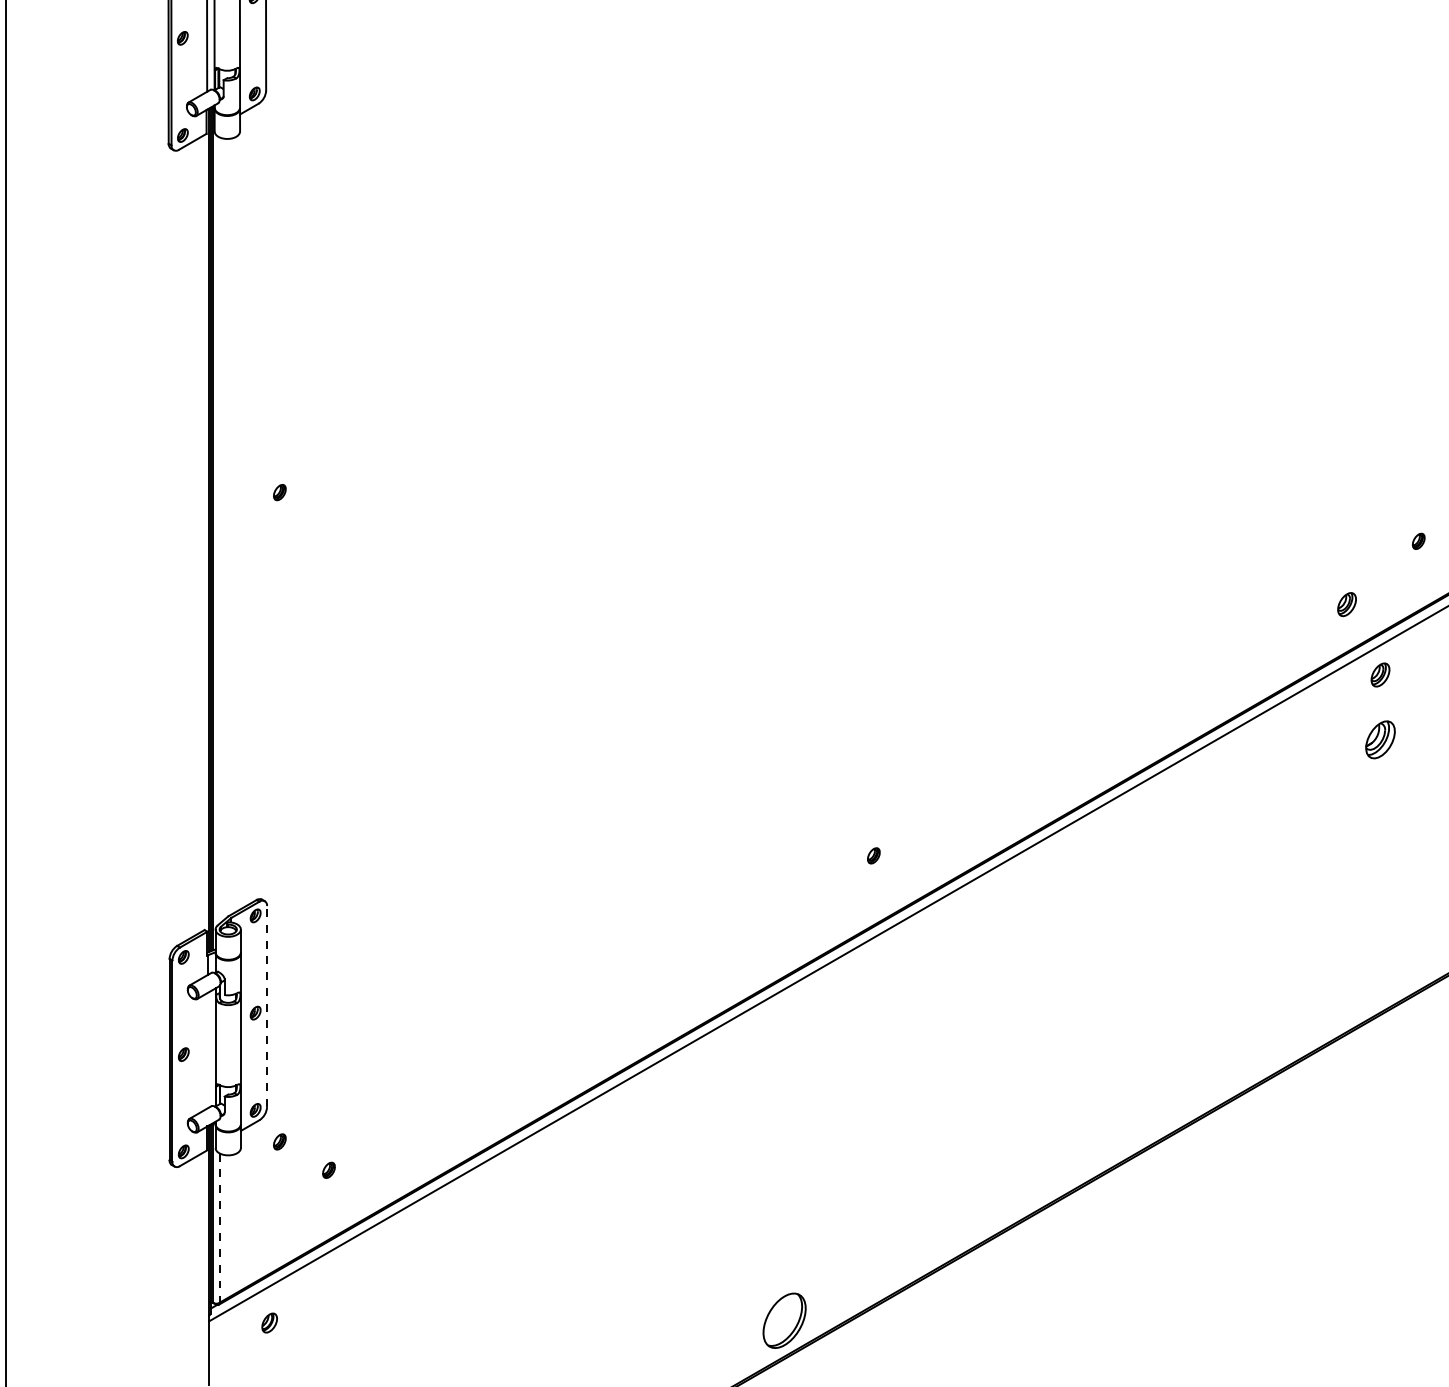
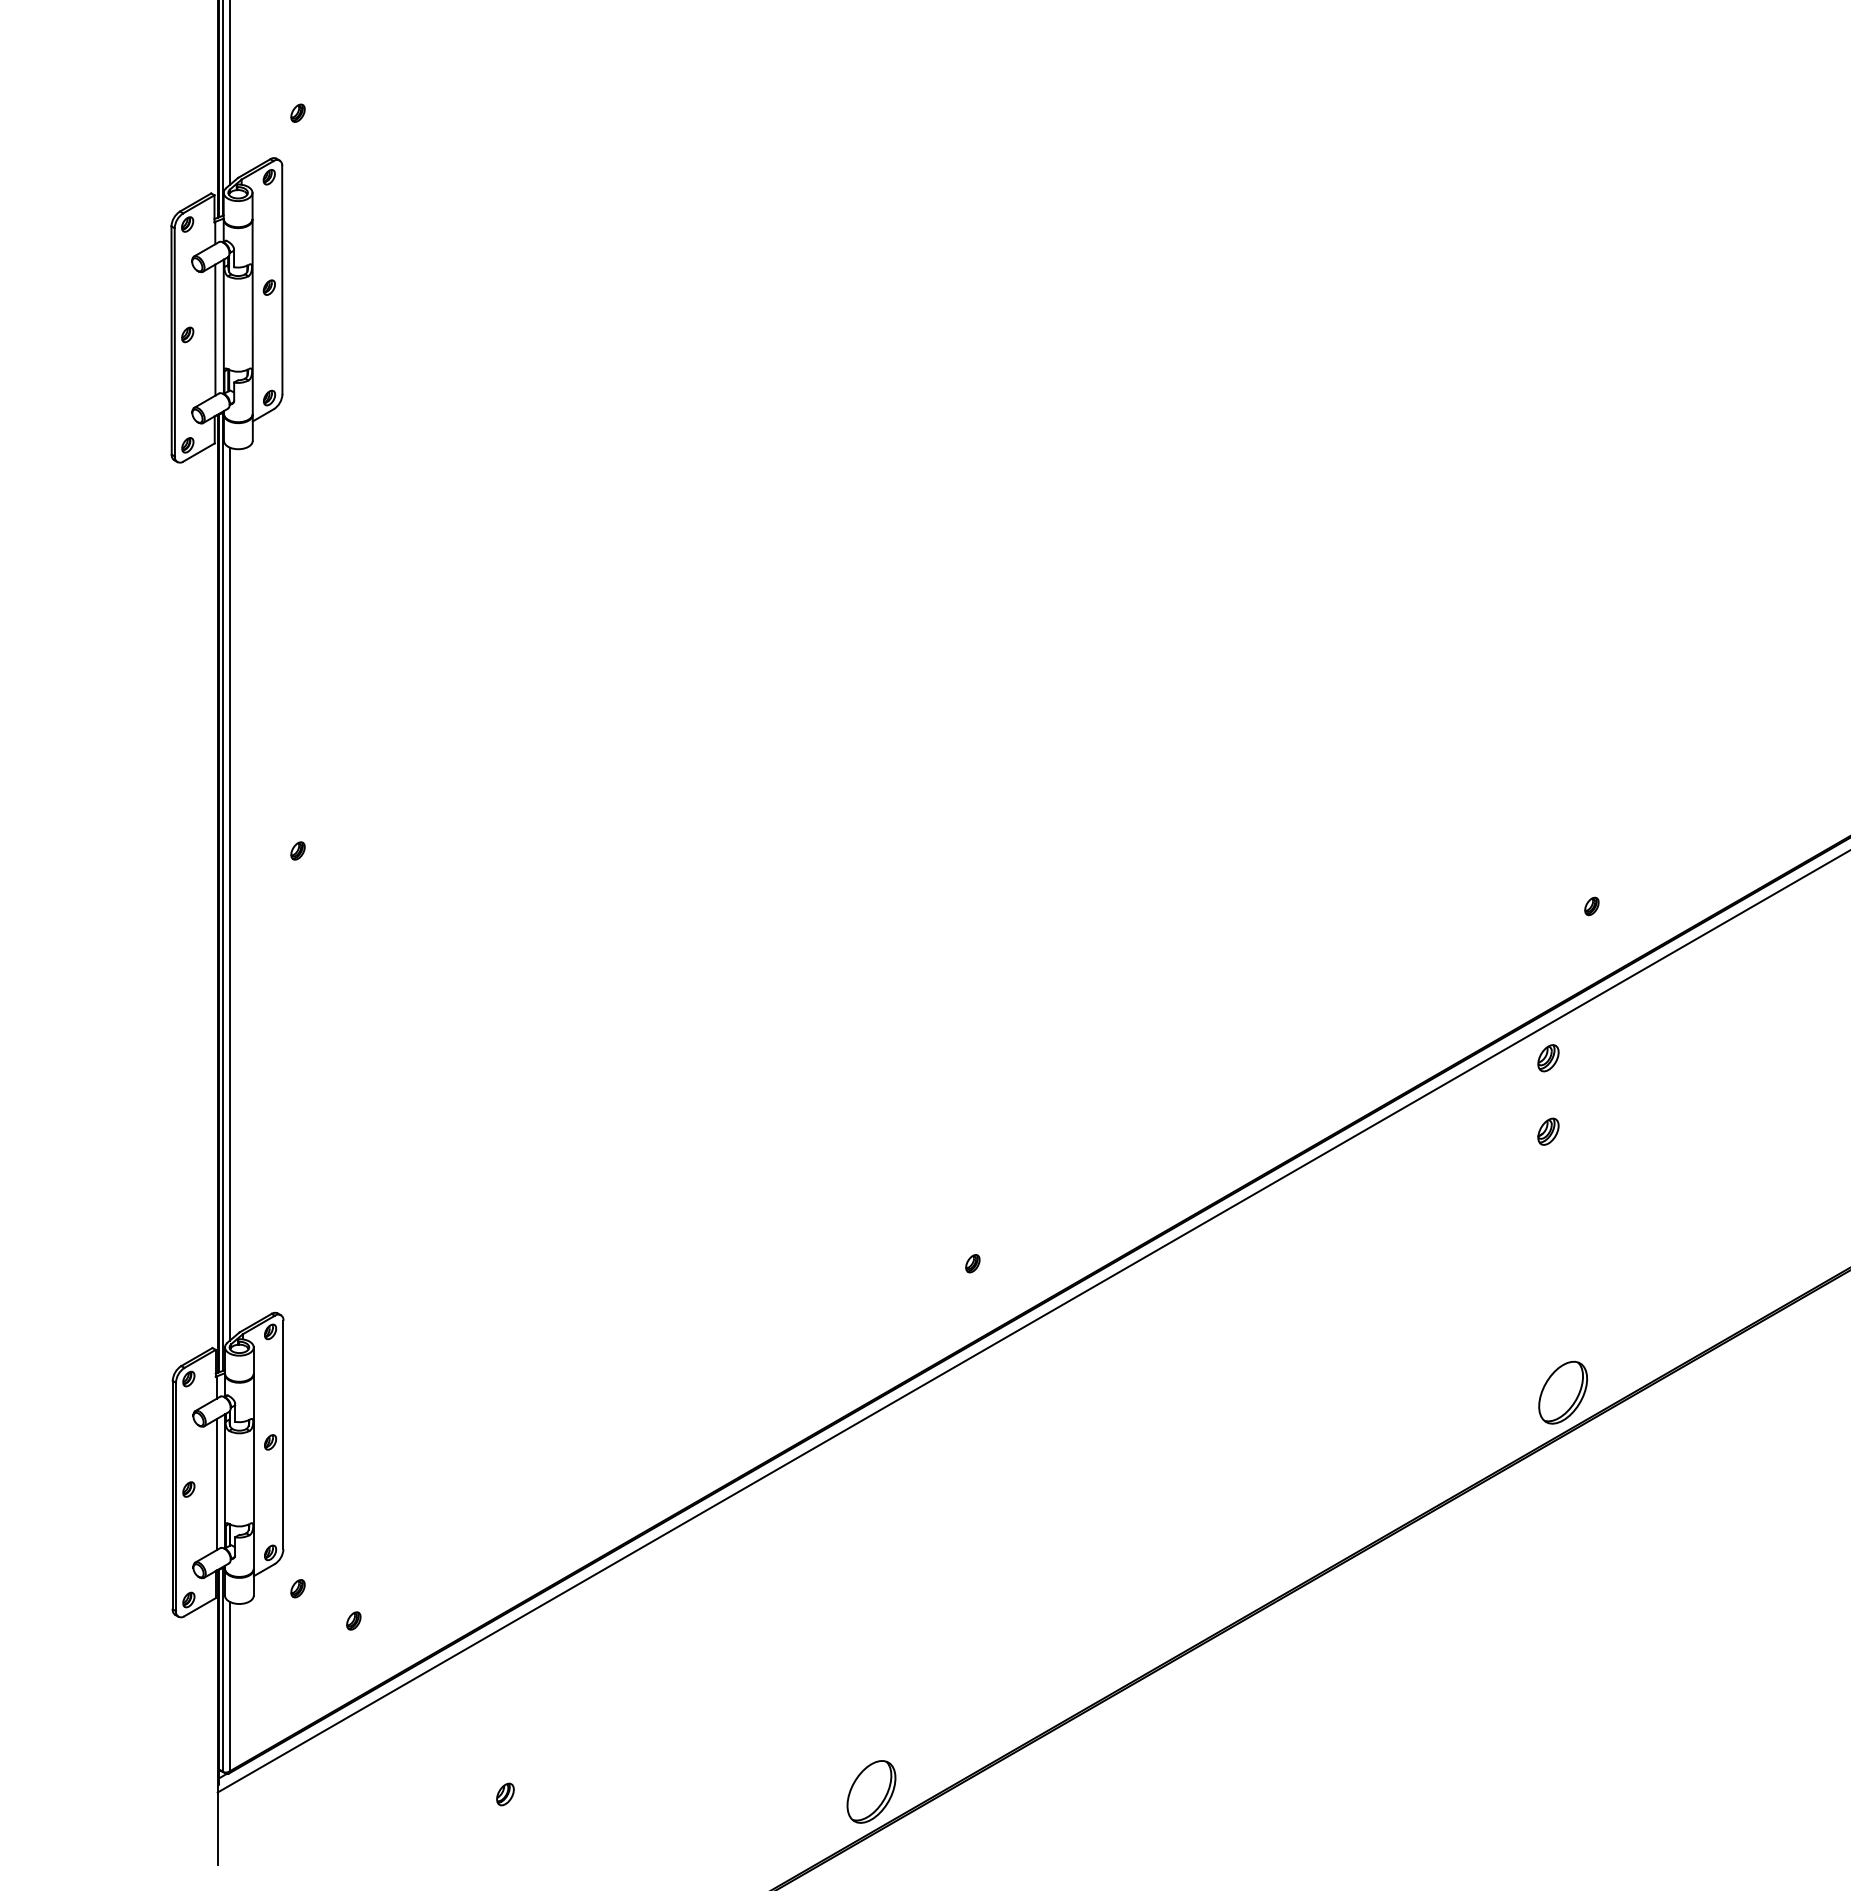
line: (219, 530) -> (229, 893), added
part: (1347, 604) -> (1510, 978), removed
part: (1380, 739) -> (1548, 1131), size x0.62
part: (1392, 969) -> (1562, 1392), added
line: (267, 1006) -> (283, 1434), dashed -> solid
line: (208, 1050) -> (216, 1484), added
line: (219, 1228) -> (229, 1686), dashed -> solid
part: (269, 1323) -> (505, 1794), moved

